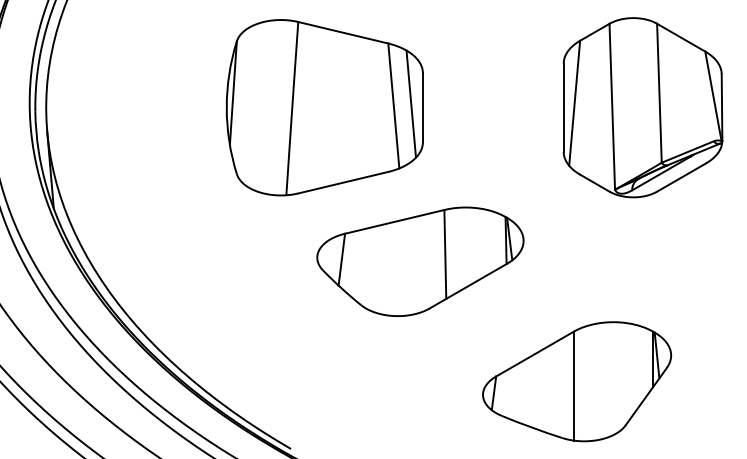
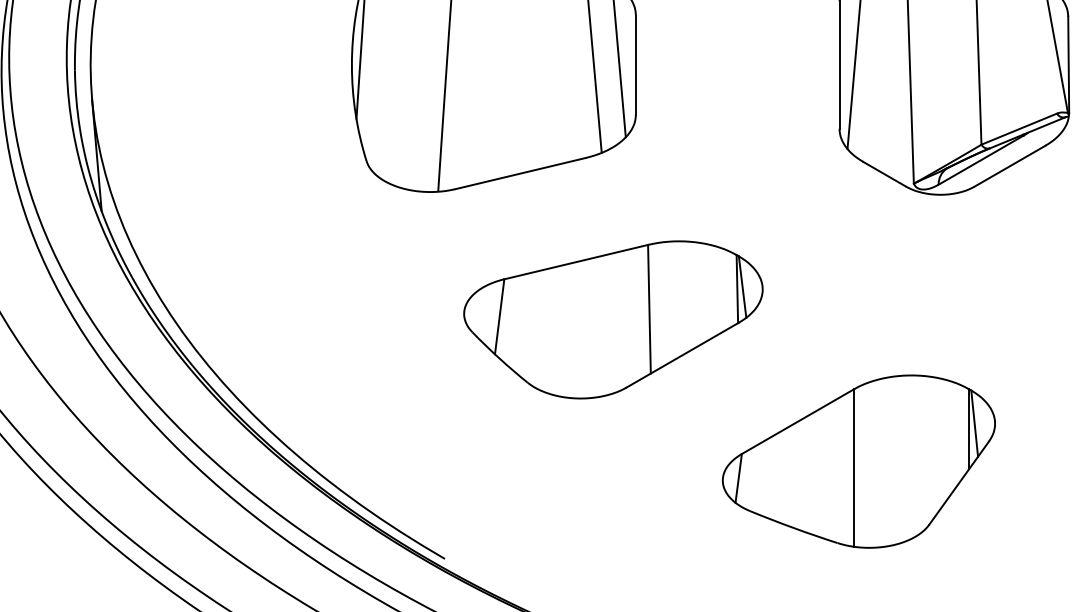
part: (420, 261) -> (613, 319), moved

